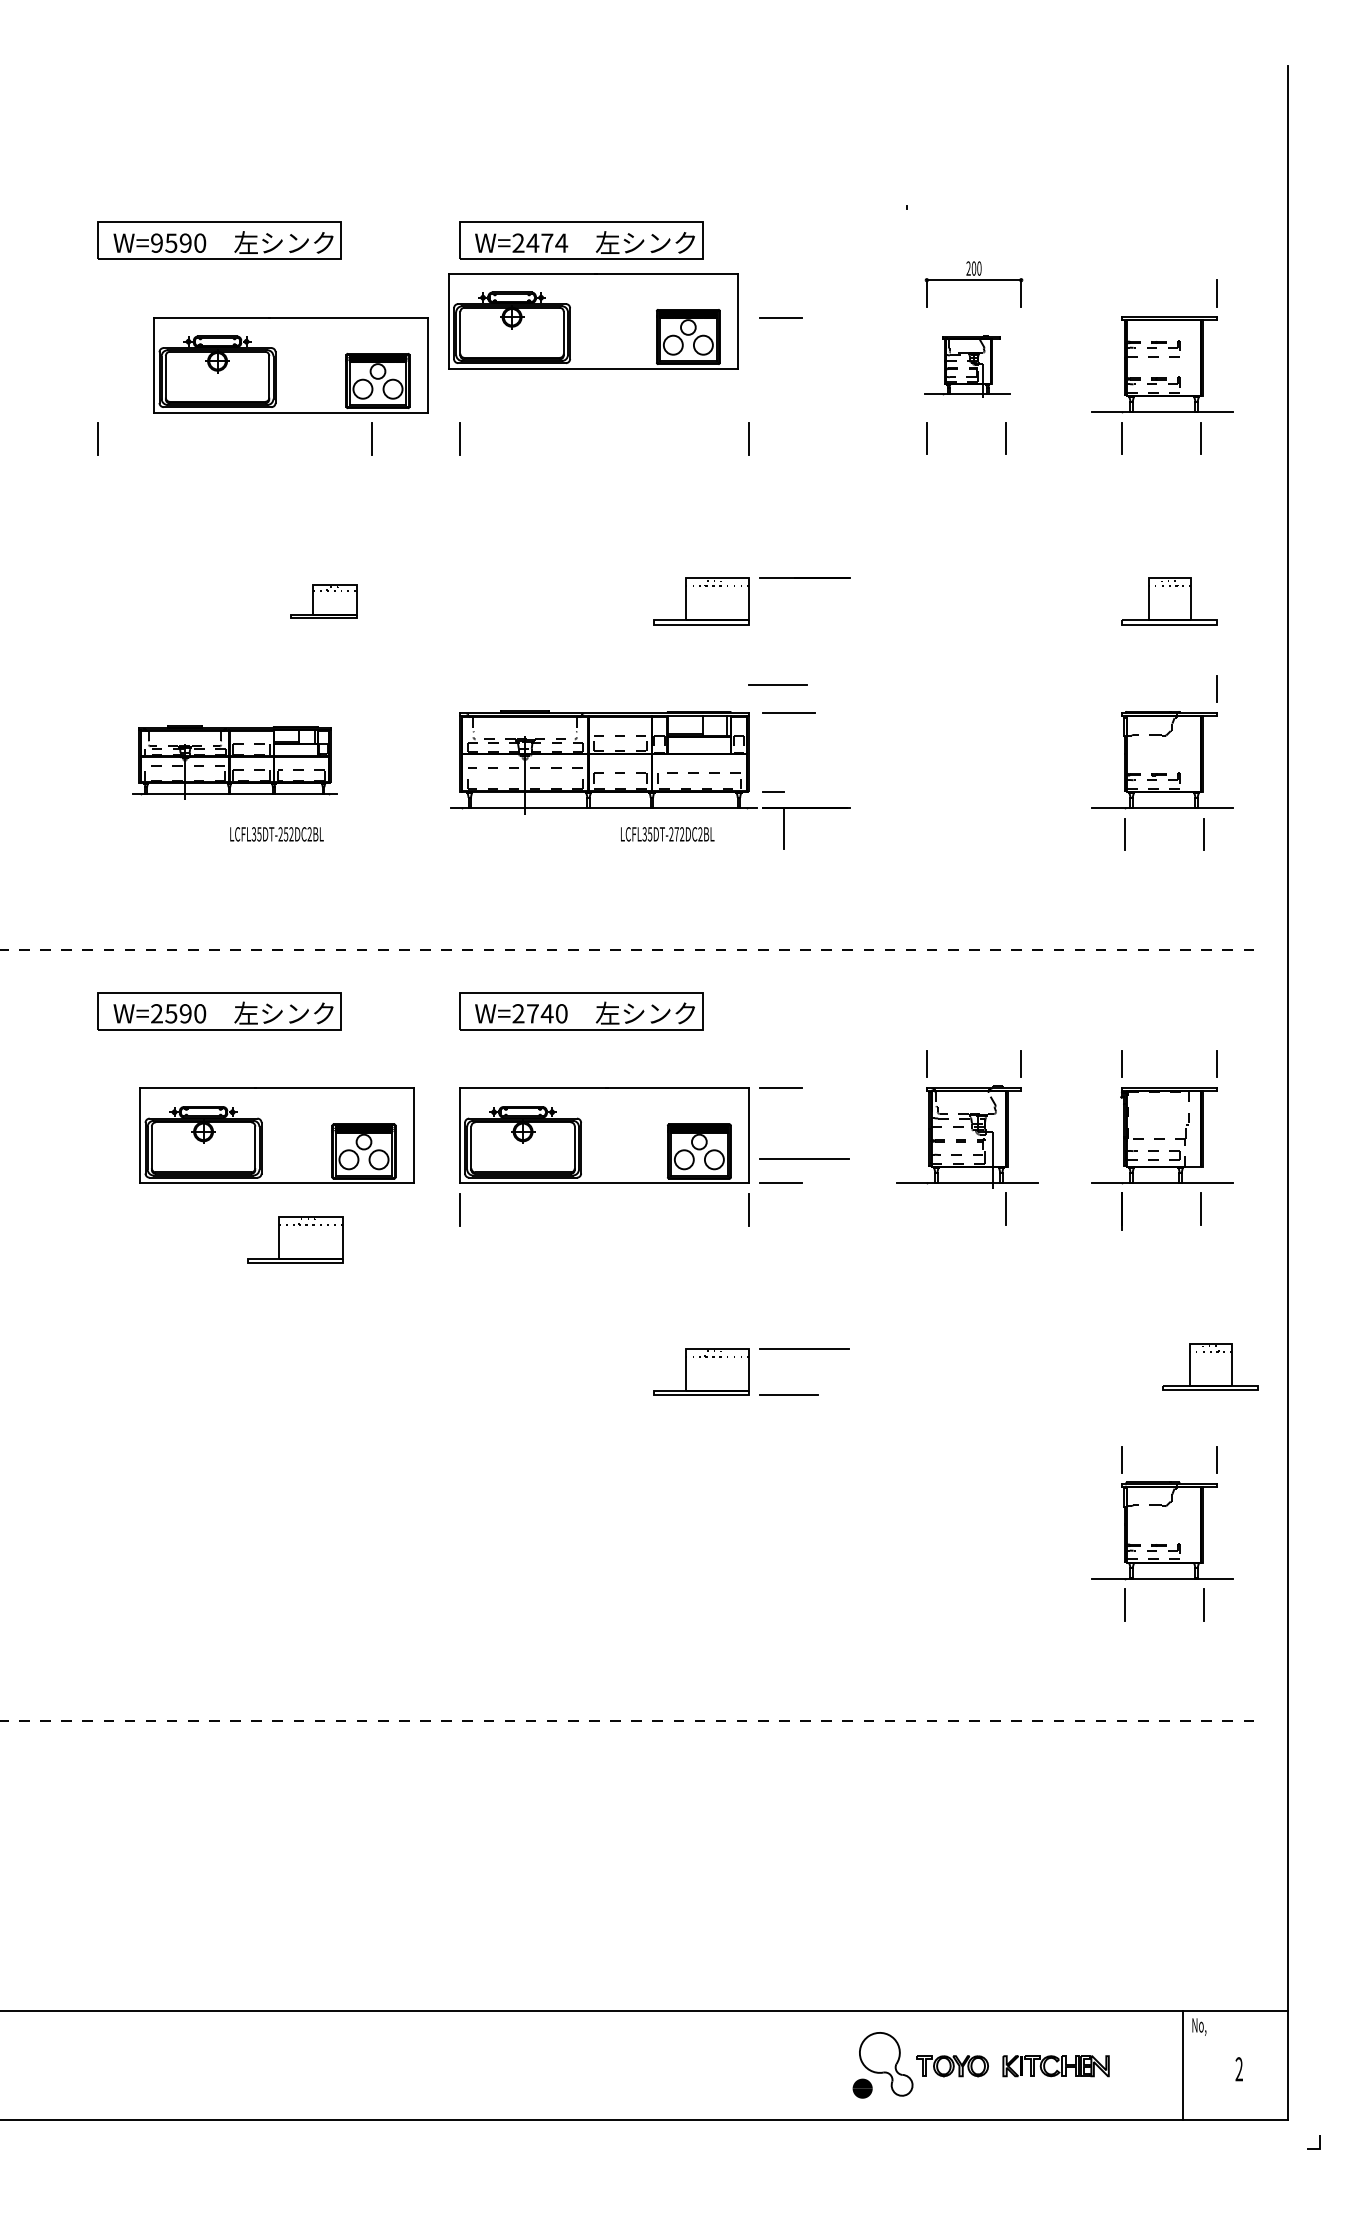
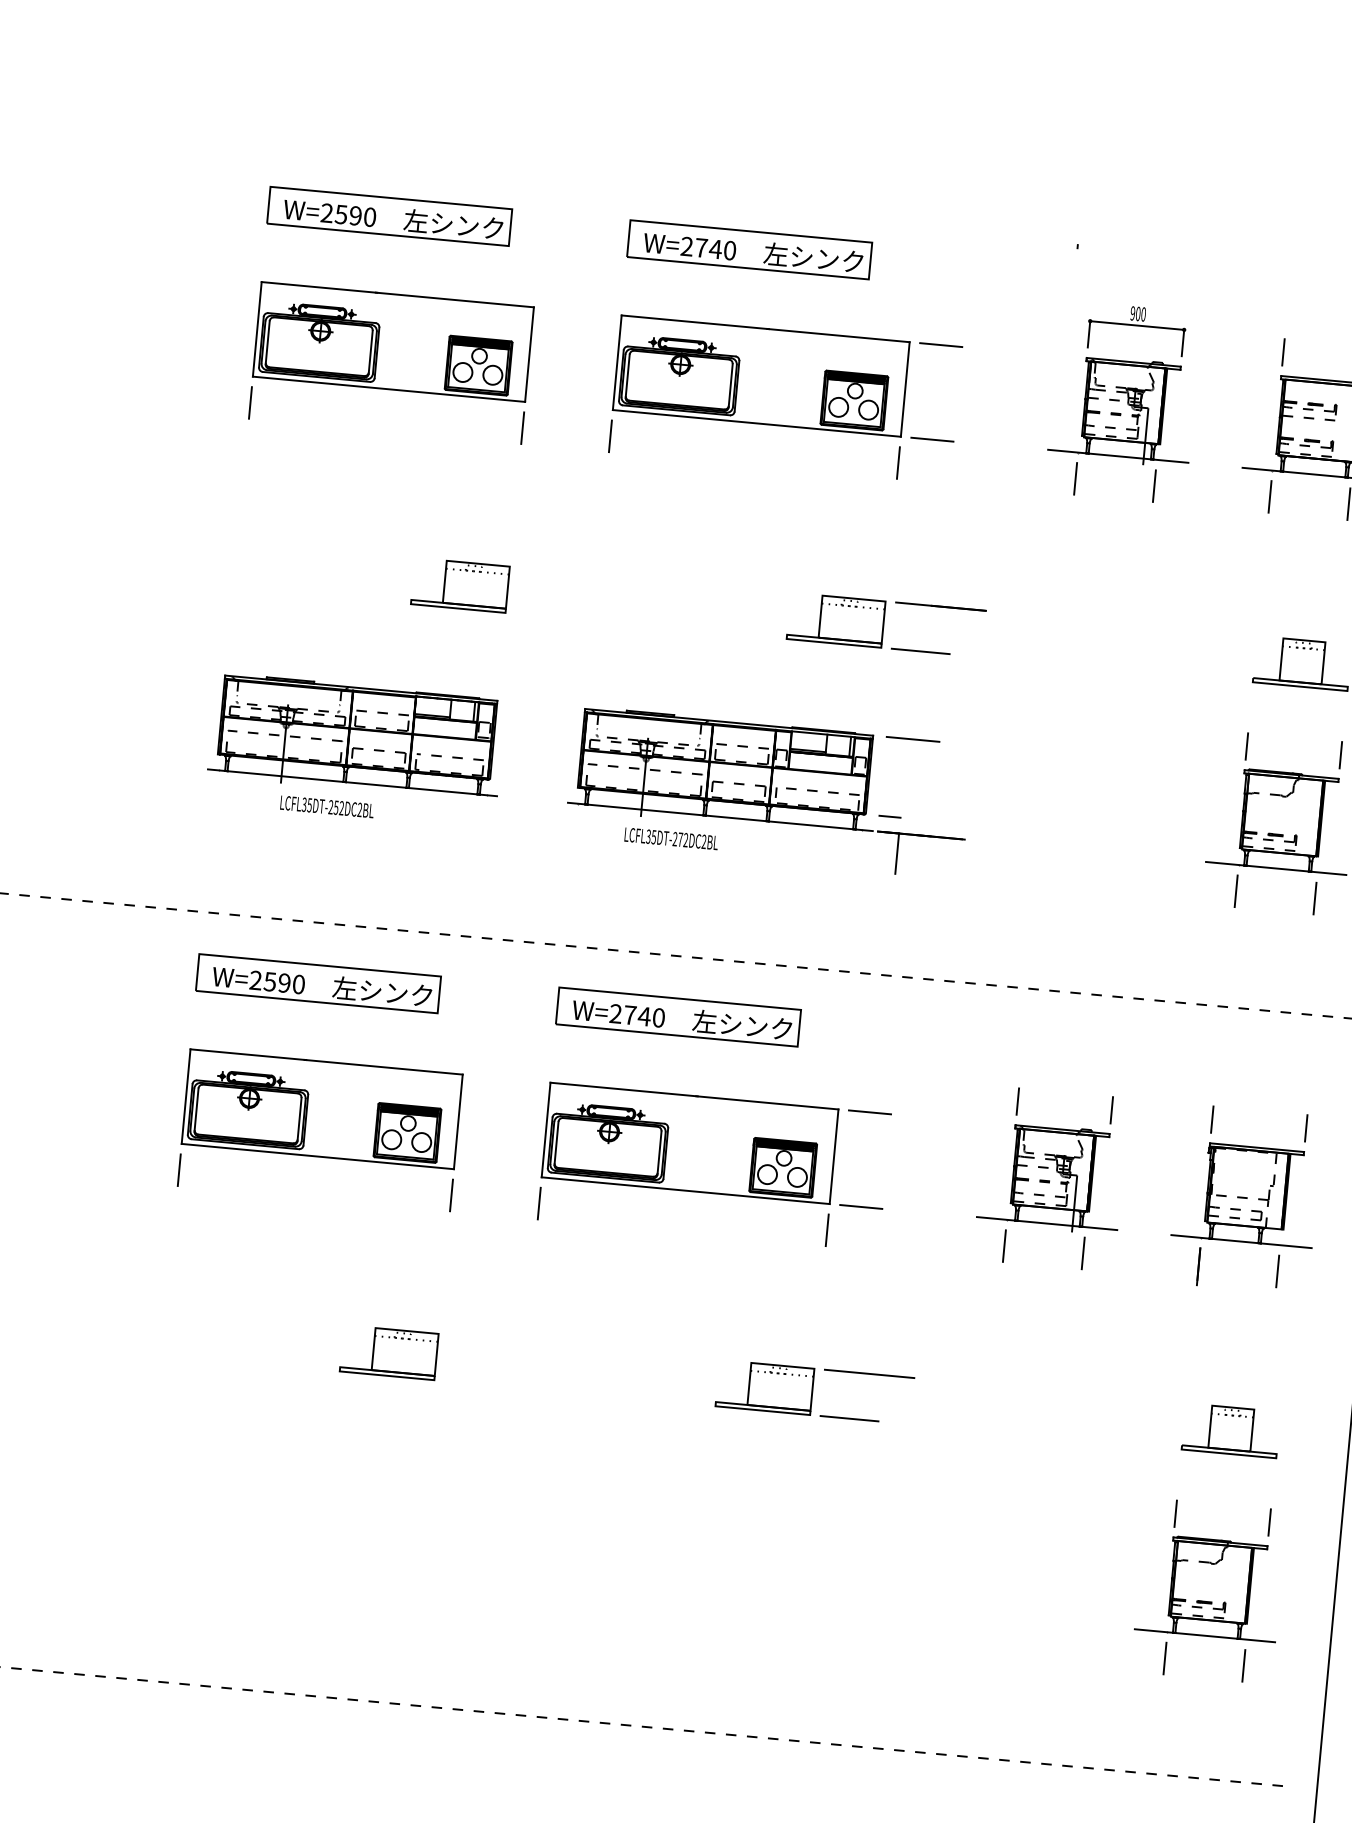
text: (156, 242) -> (326, 212), W=9590 -> W=2590
text: (547, 242) -> (715, 248), W=2474 -> W=2740
text: (968, 268) -> (1132, 313), 200 -> 900
line: (1122, 293) -> (1283, 352), added
part: (593, 321) -> (761, 376), moved
part: (290, 365) -> (392, 342), moved
part: (967, 366) -> (1122, 410), size x1.67
line: (780, 412) -> (932, 439), added
part: (324, 601) -> (460, 585), size x1.43
line: (777, 684) -> (920, 651), moved
line: (1122, 689) -> (1247, 746), added
part: (234, 762) -> (356, 737), size x1.43
text: (276, 834) -> (326, 807), moved
text: (667, 834) -> (671, 839), moved
part: (276, 1135) -> (321, 1108), moved
line: (804, 1158) -> (887, 1184), removed
line: (926, 1208) -> (1004, 1245), added
line: (98, 1209) -> (179, 1170), added
line: (371, 1209) -> (451, 1195), added
part: (295, 1239) -> (389, 1352), moved
part: (1210, 1366) -> (1231, 1430), moved

